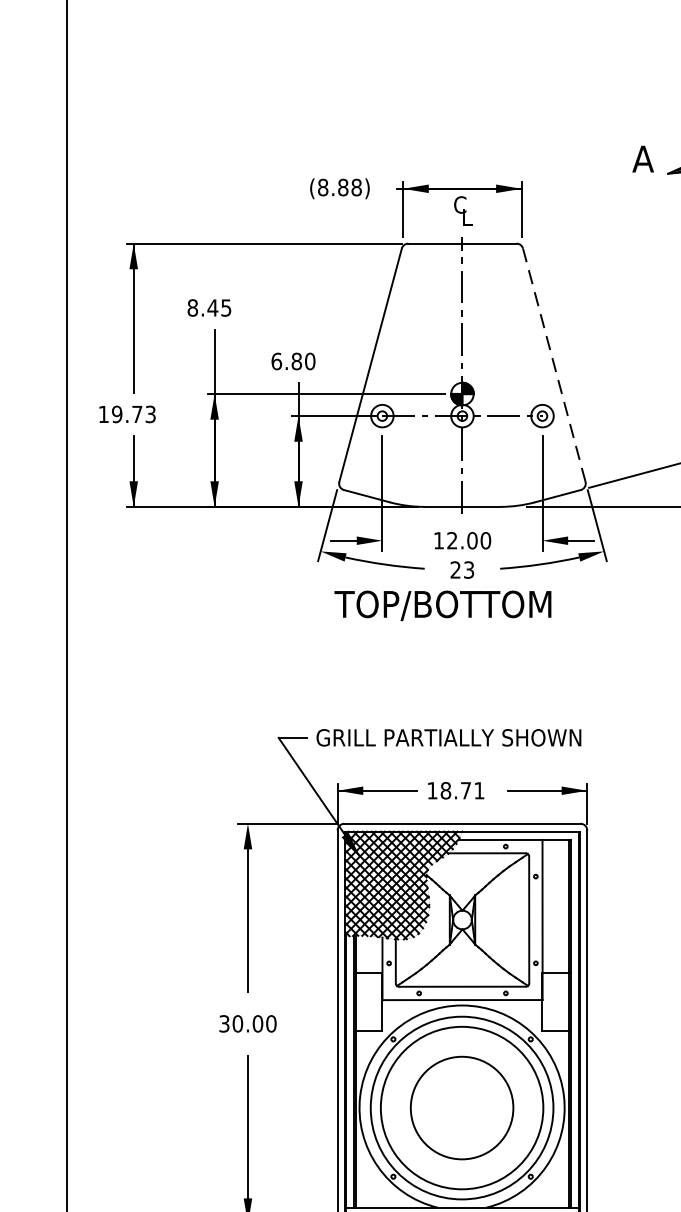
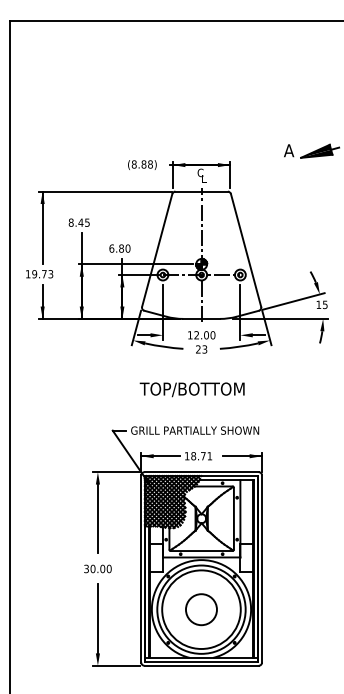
line: (553, 363) -> (245, 249), dashed -> solid
text: (441, 605) -> (191, 389), moved
circle: (460, 1107) -> (200, 609), size x0.62

